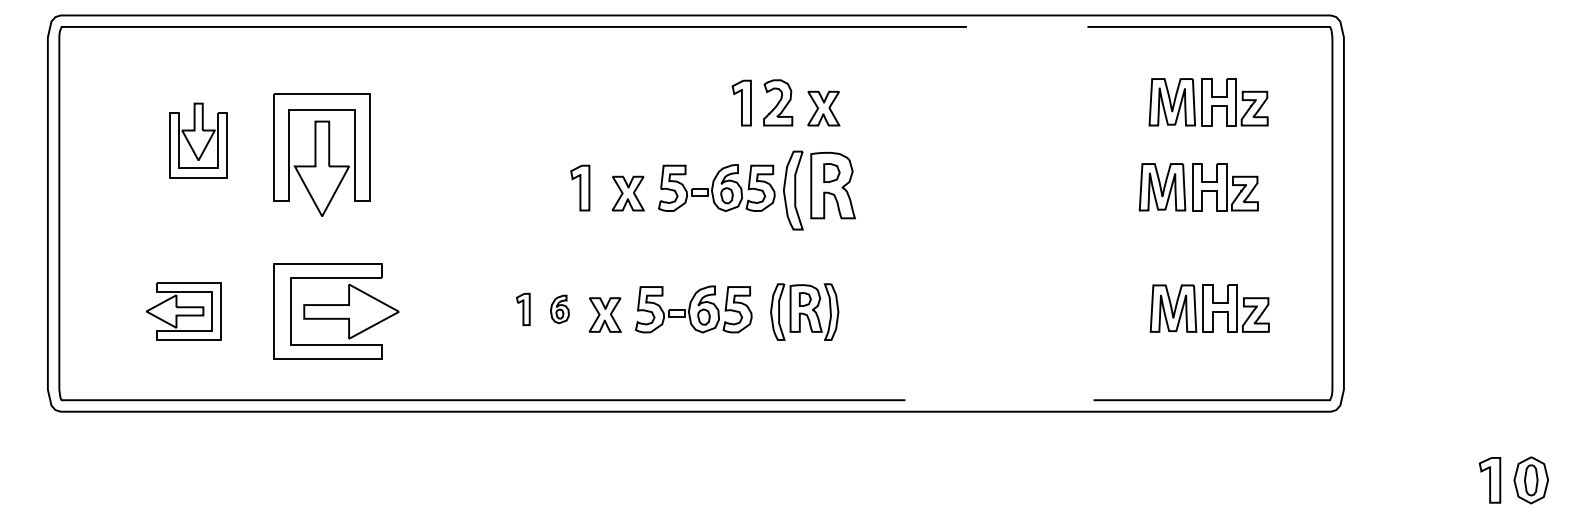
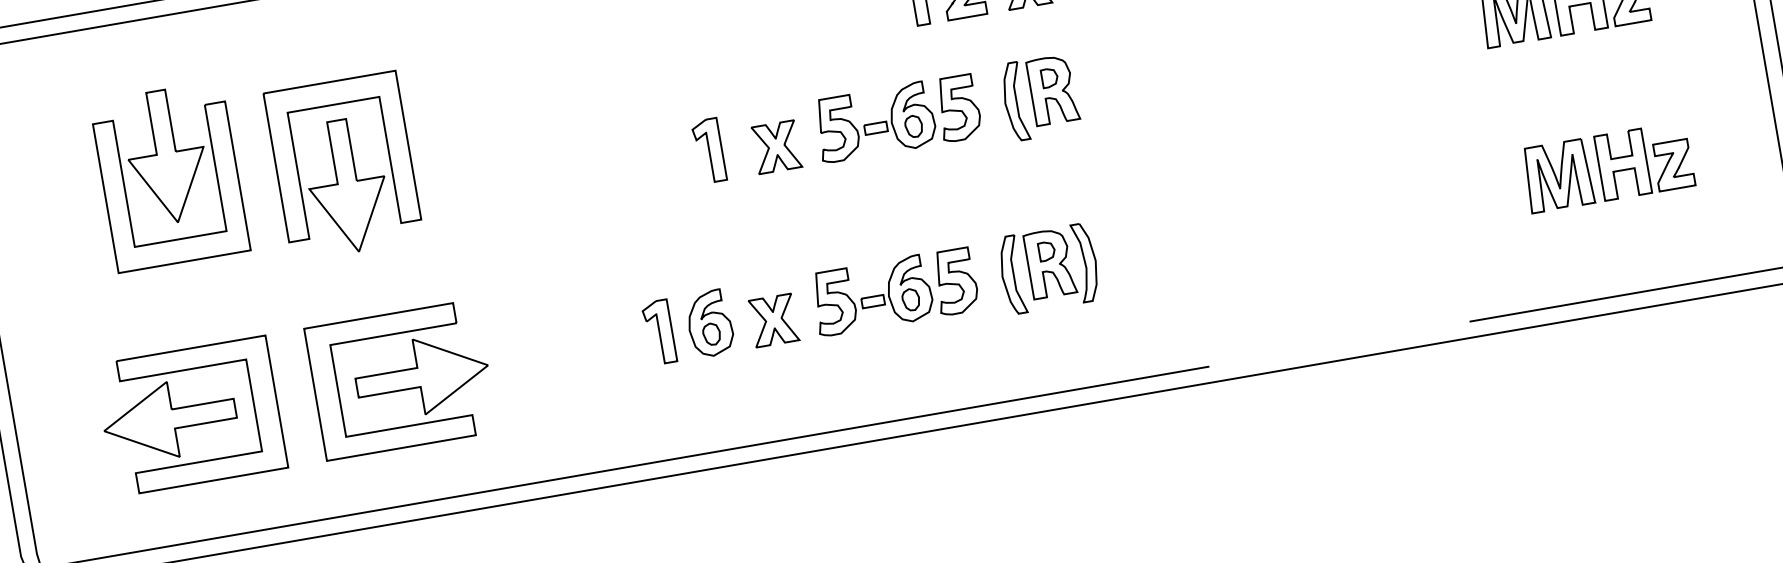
part: (198, 140) -> (169, 176), size x1.67
part: (819, 190) -> (1040, 97), size x0.71
part: (523, 309) -> (659, 332), size x1.43
part: (559, 309) -> (709, 323), size x1.67
part: (183, 311) -> (189, 416), size x1.67

